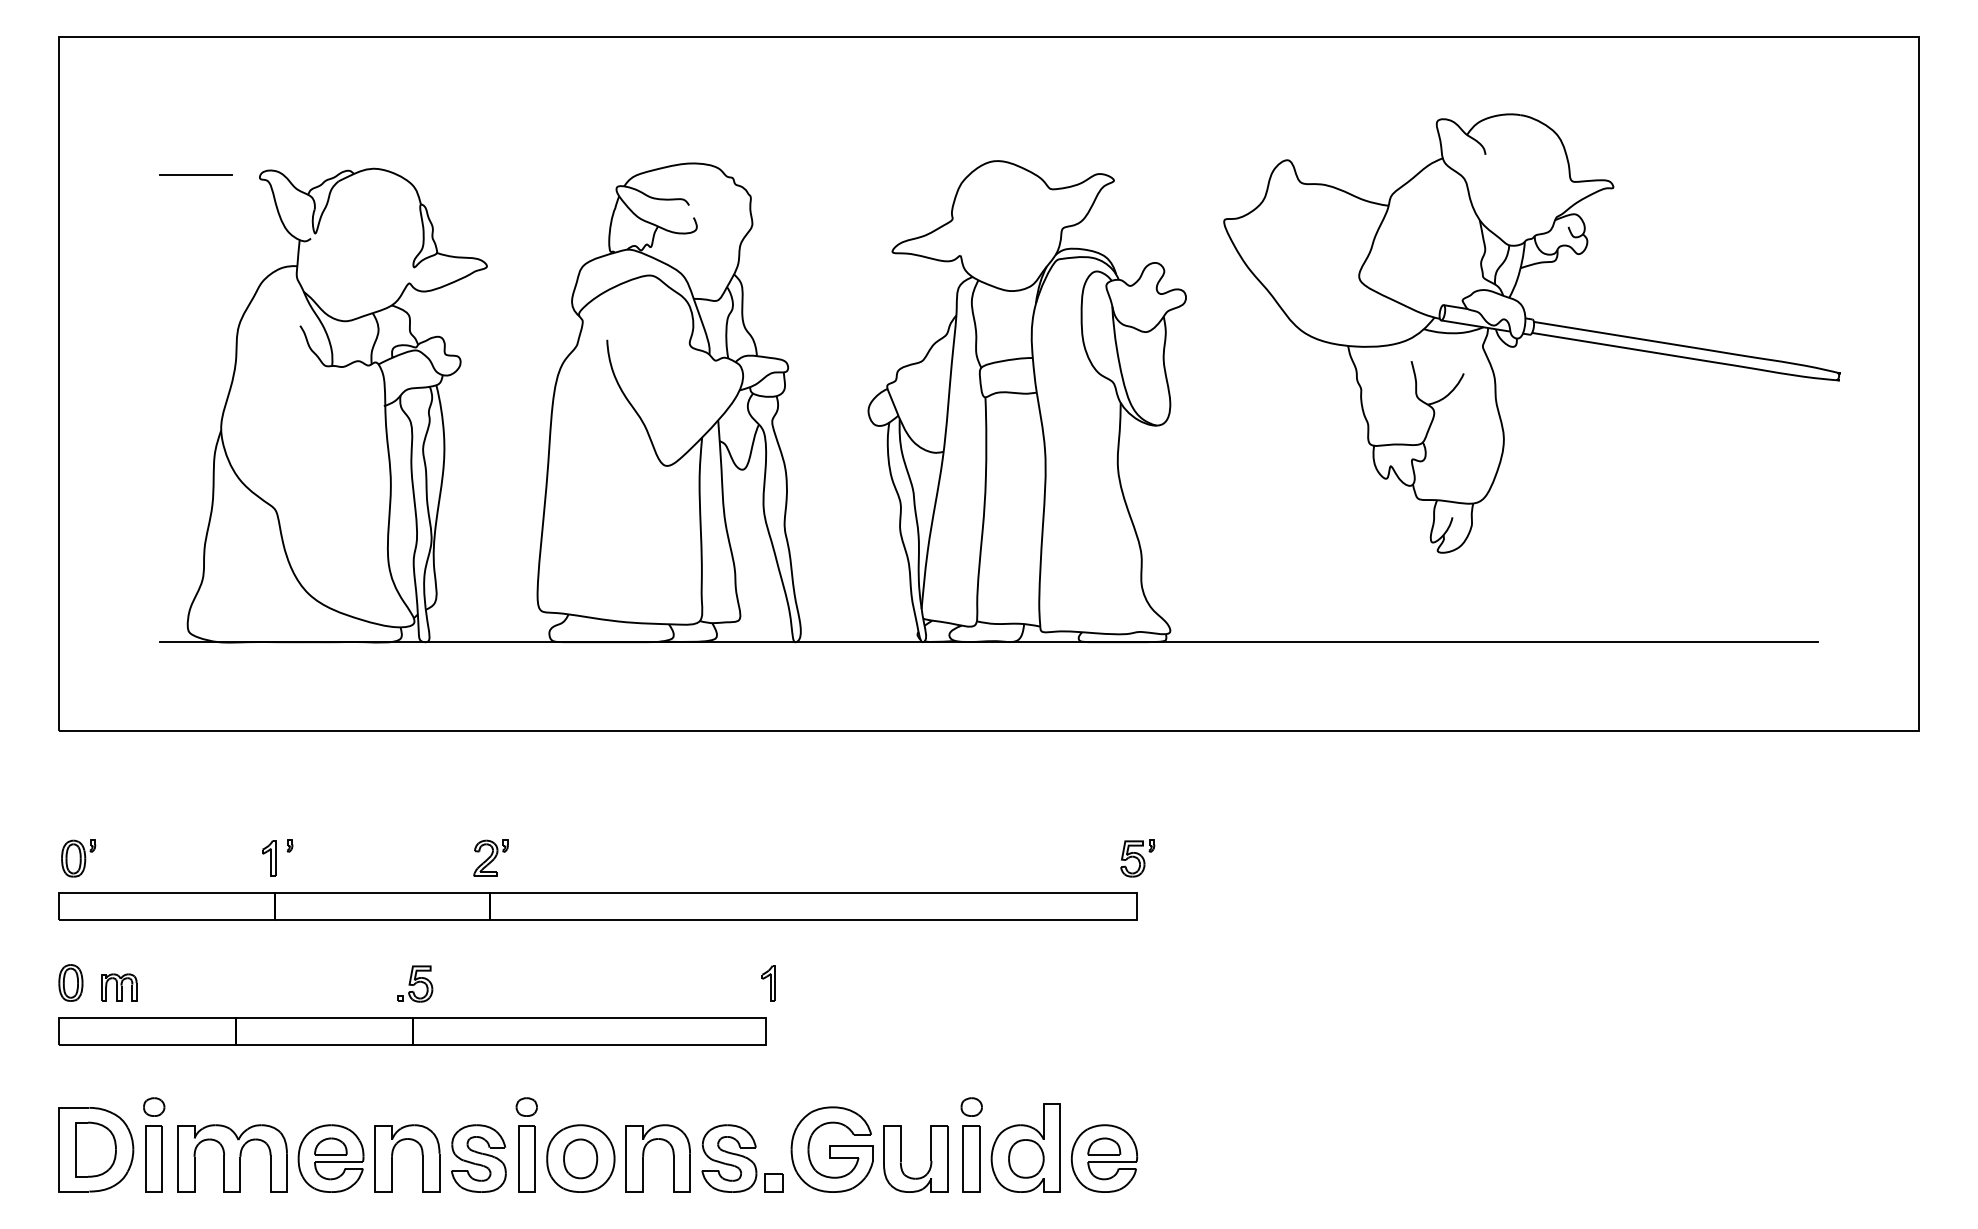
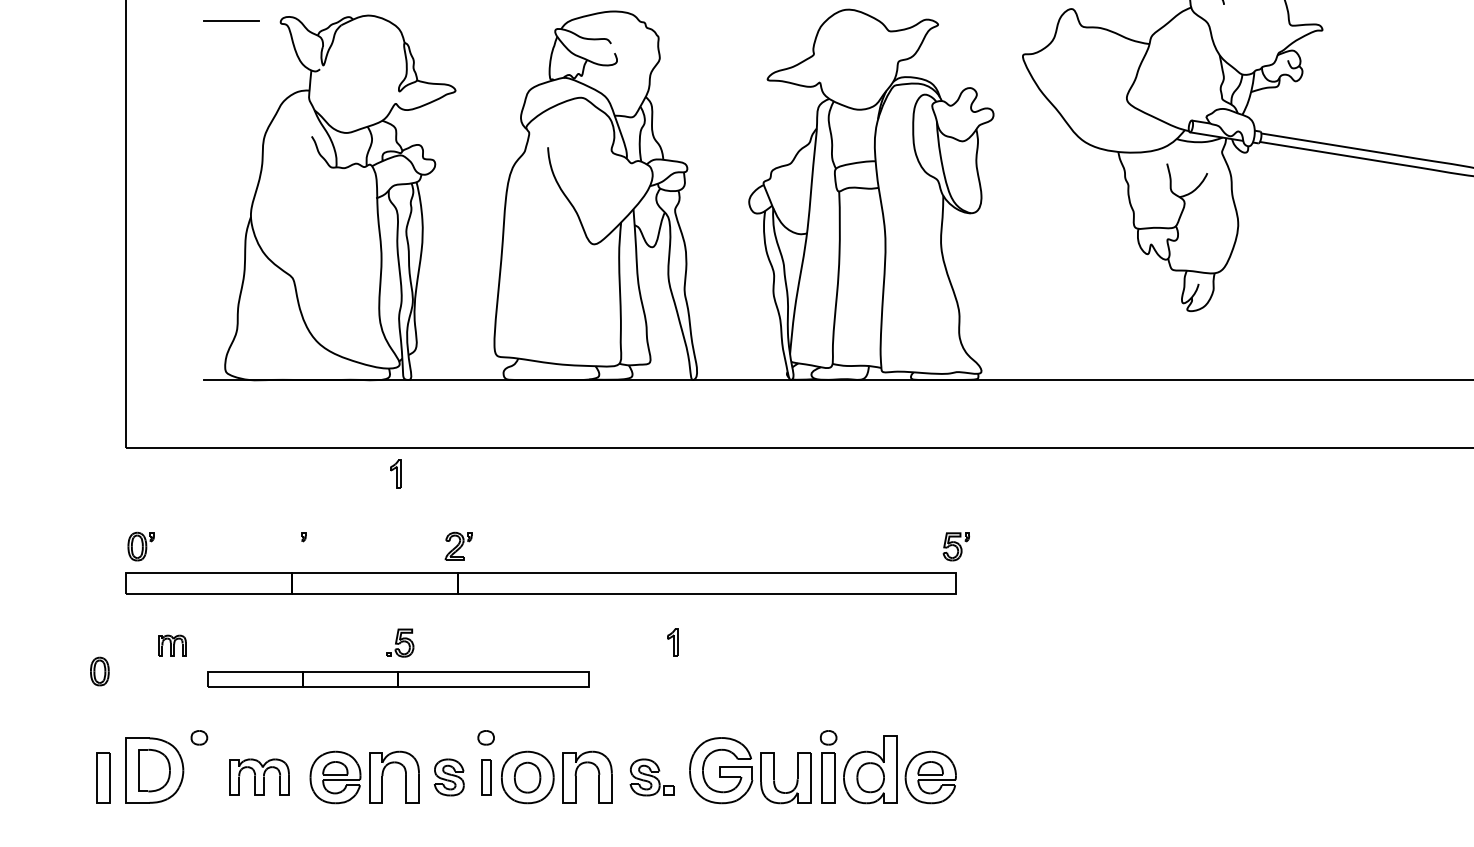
part: (269, 858) -> (395, 474), moved
part: (70, 982) -> (99, 671), moved
part: (412, 1031) -> (398, 679), size x0.7
part: (153, 1158) -> (103, 777), moved
part: (232, 1158) -> (259, 777), size x0.7
part: (478, 1158) -> (448, 777), size x0.7
part: (526, 1158) -> (485, 777), size x0.7
part: (742, 1158) -> (652, 777), size x0.7

